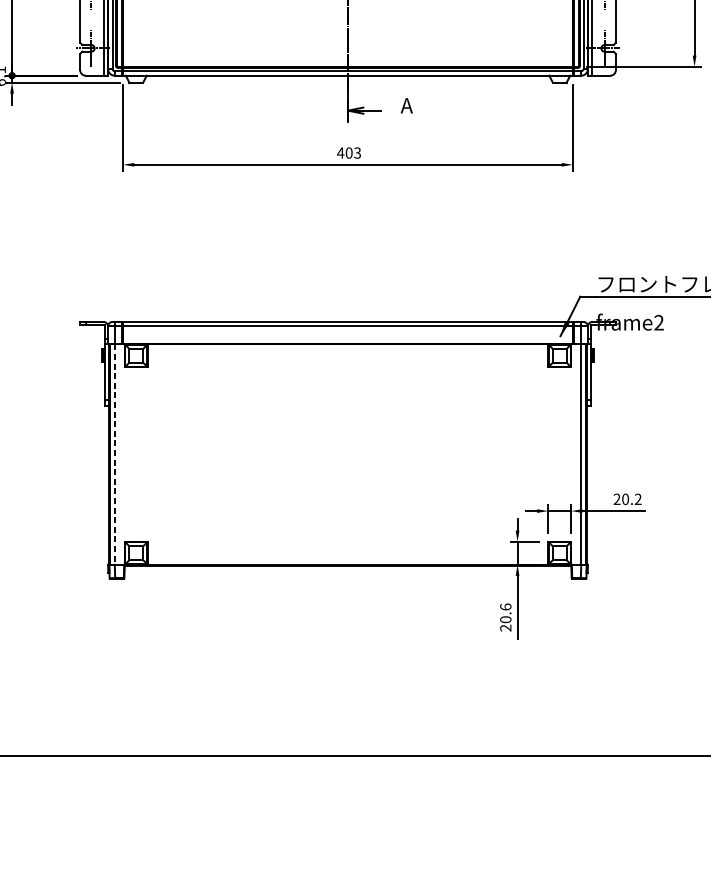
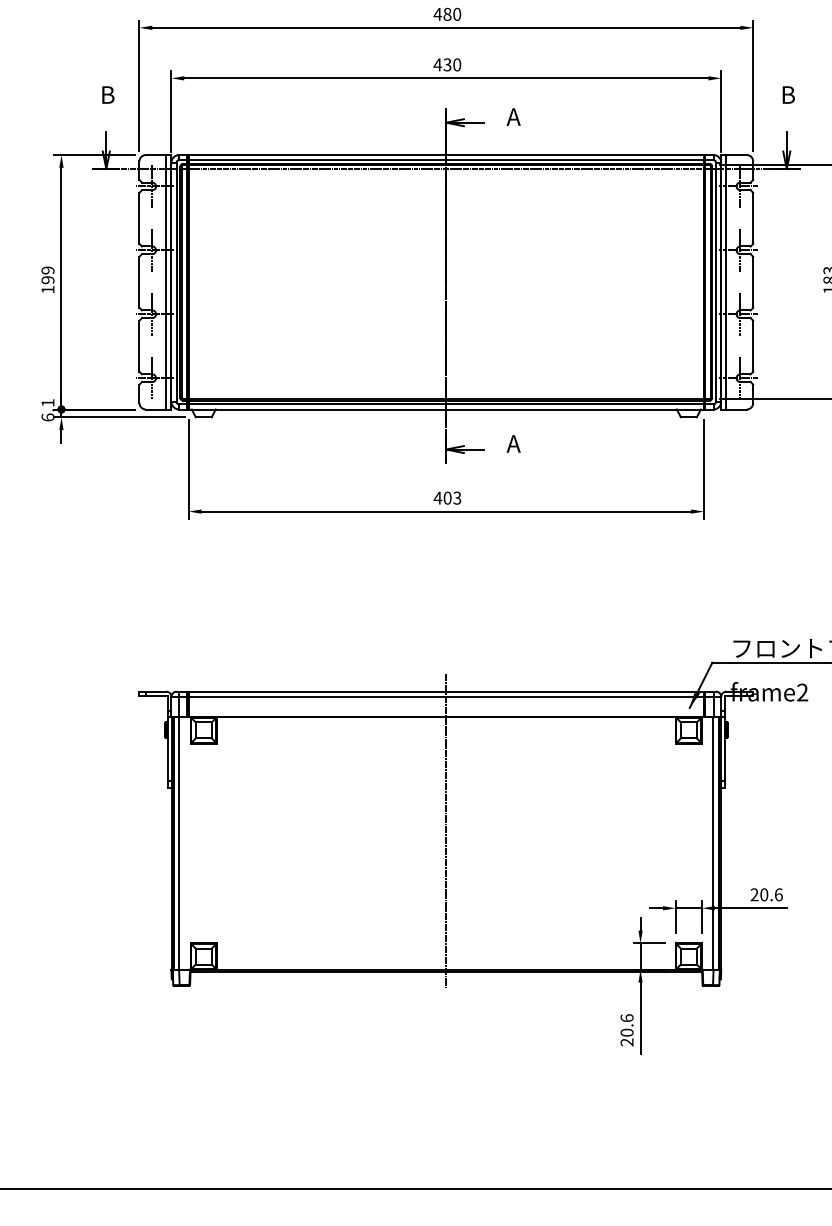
line: (348, 444) -> (446, 831), added
line: (115, 455) -> (179, 844), dashed -> solid
text: (637, 499) -> (778, 894), 20.2 -> 20.6

